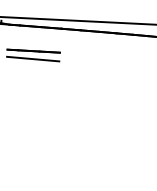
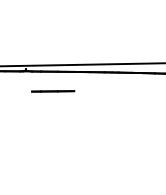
line: (33, 58) -> (53, 97), removed

